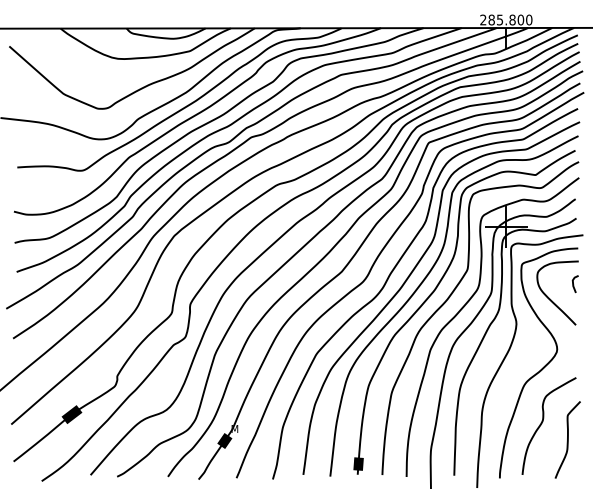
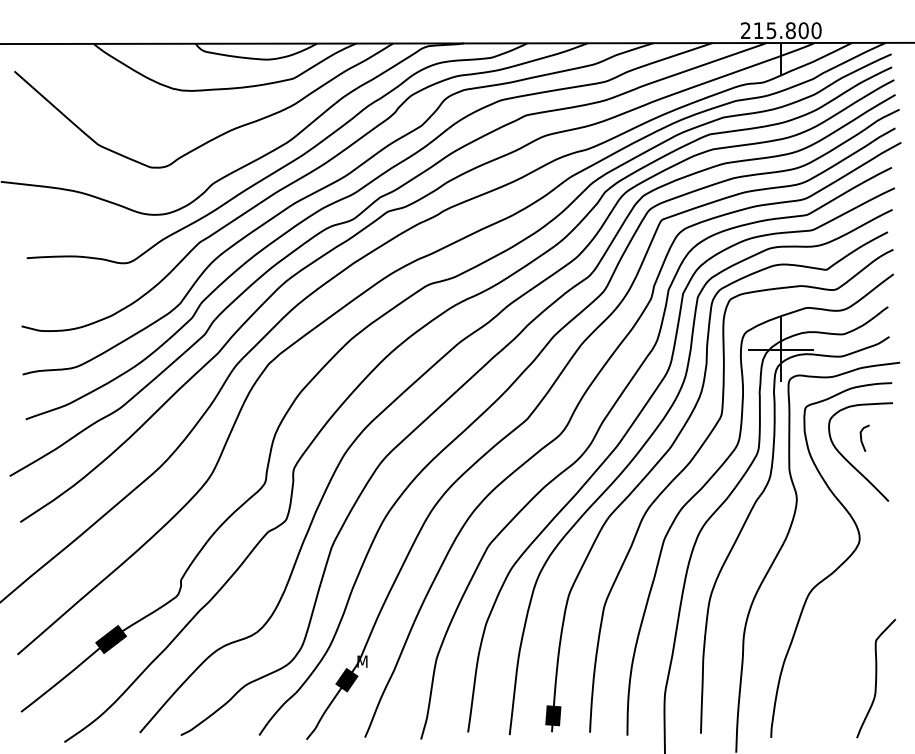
text: (491, 19) -> (758, 29), 285.800 -> 215.800
line: (574, 284) -> (863, 438), moved
curve: (542, 423) -> (837, 653), removed

